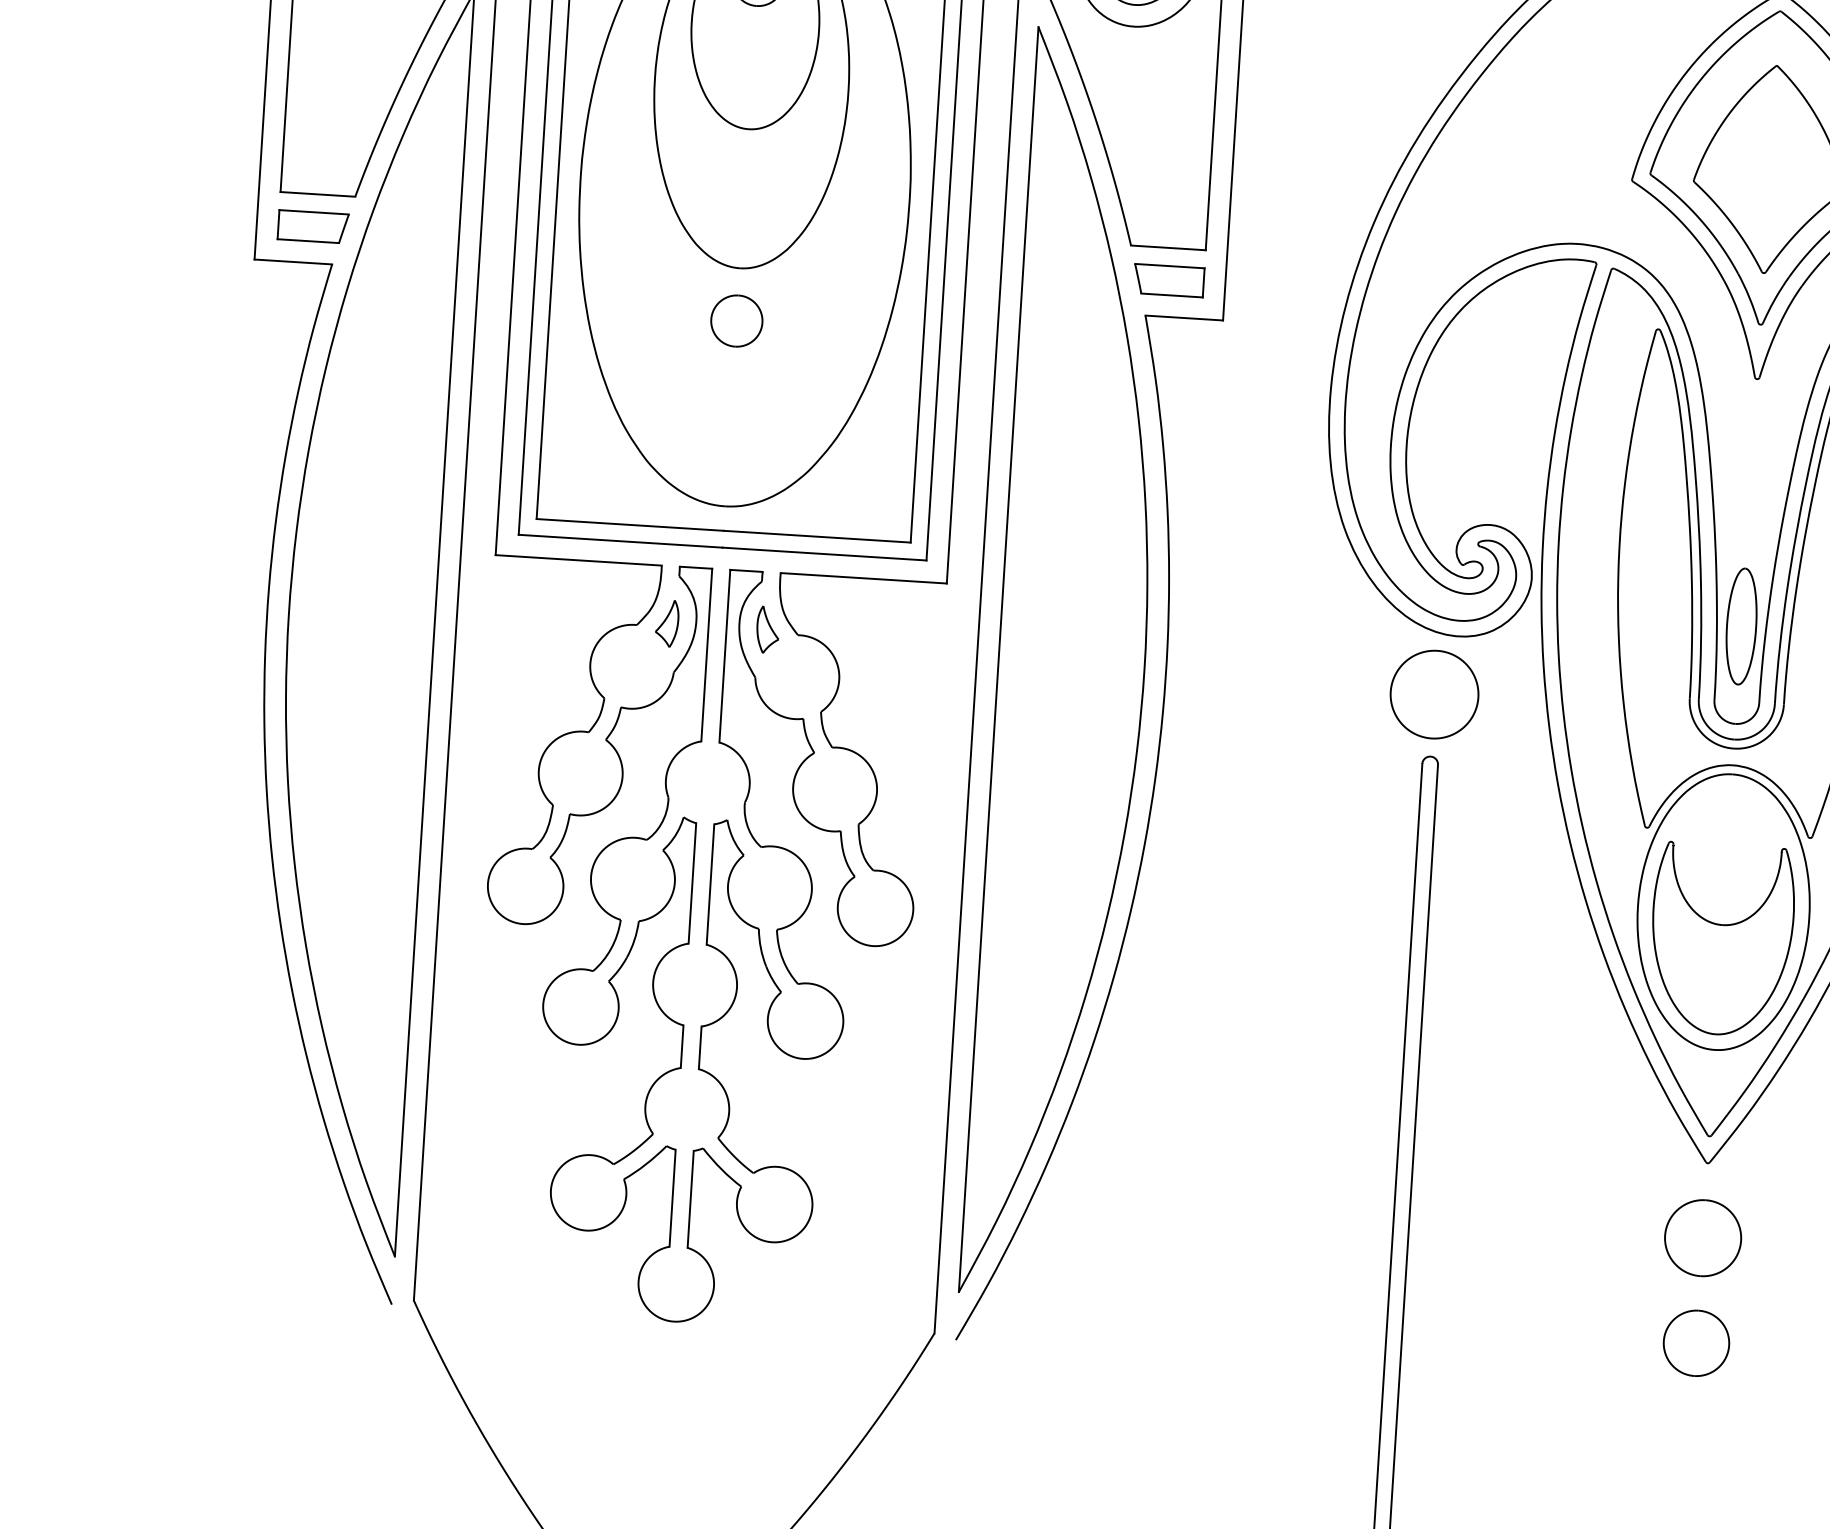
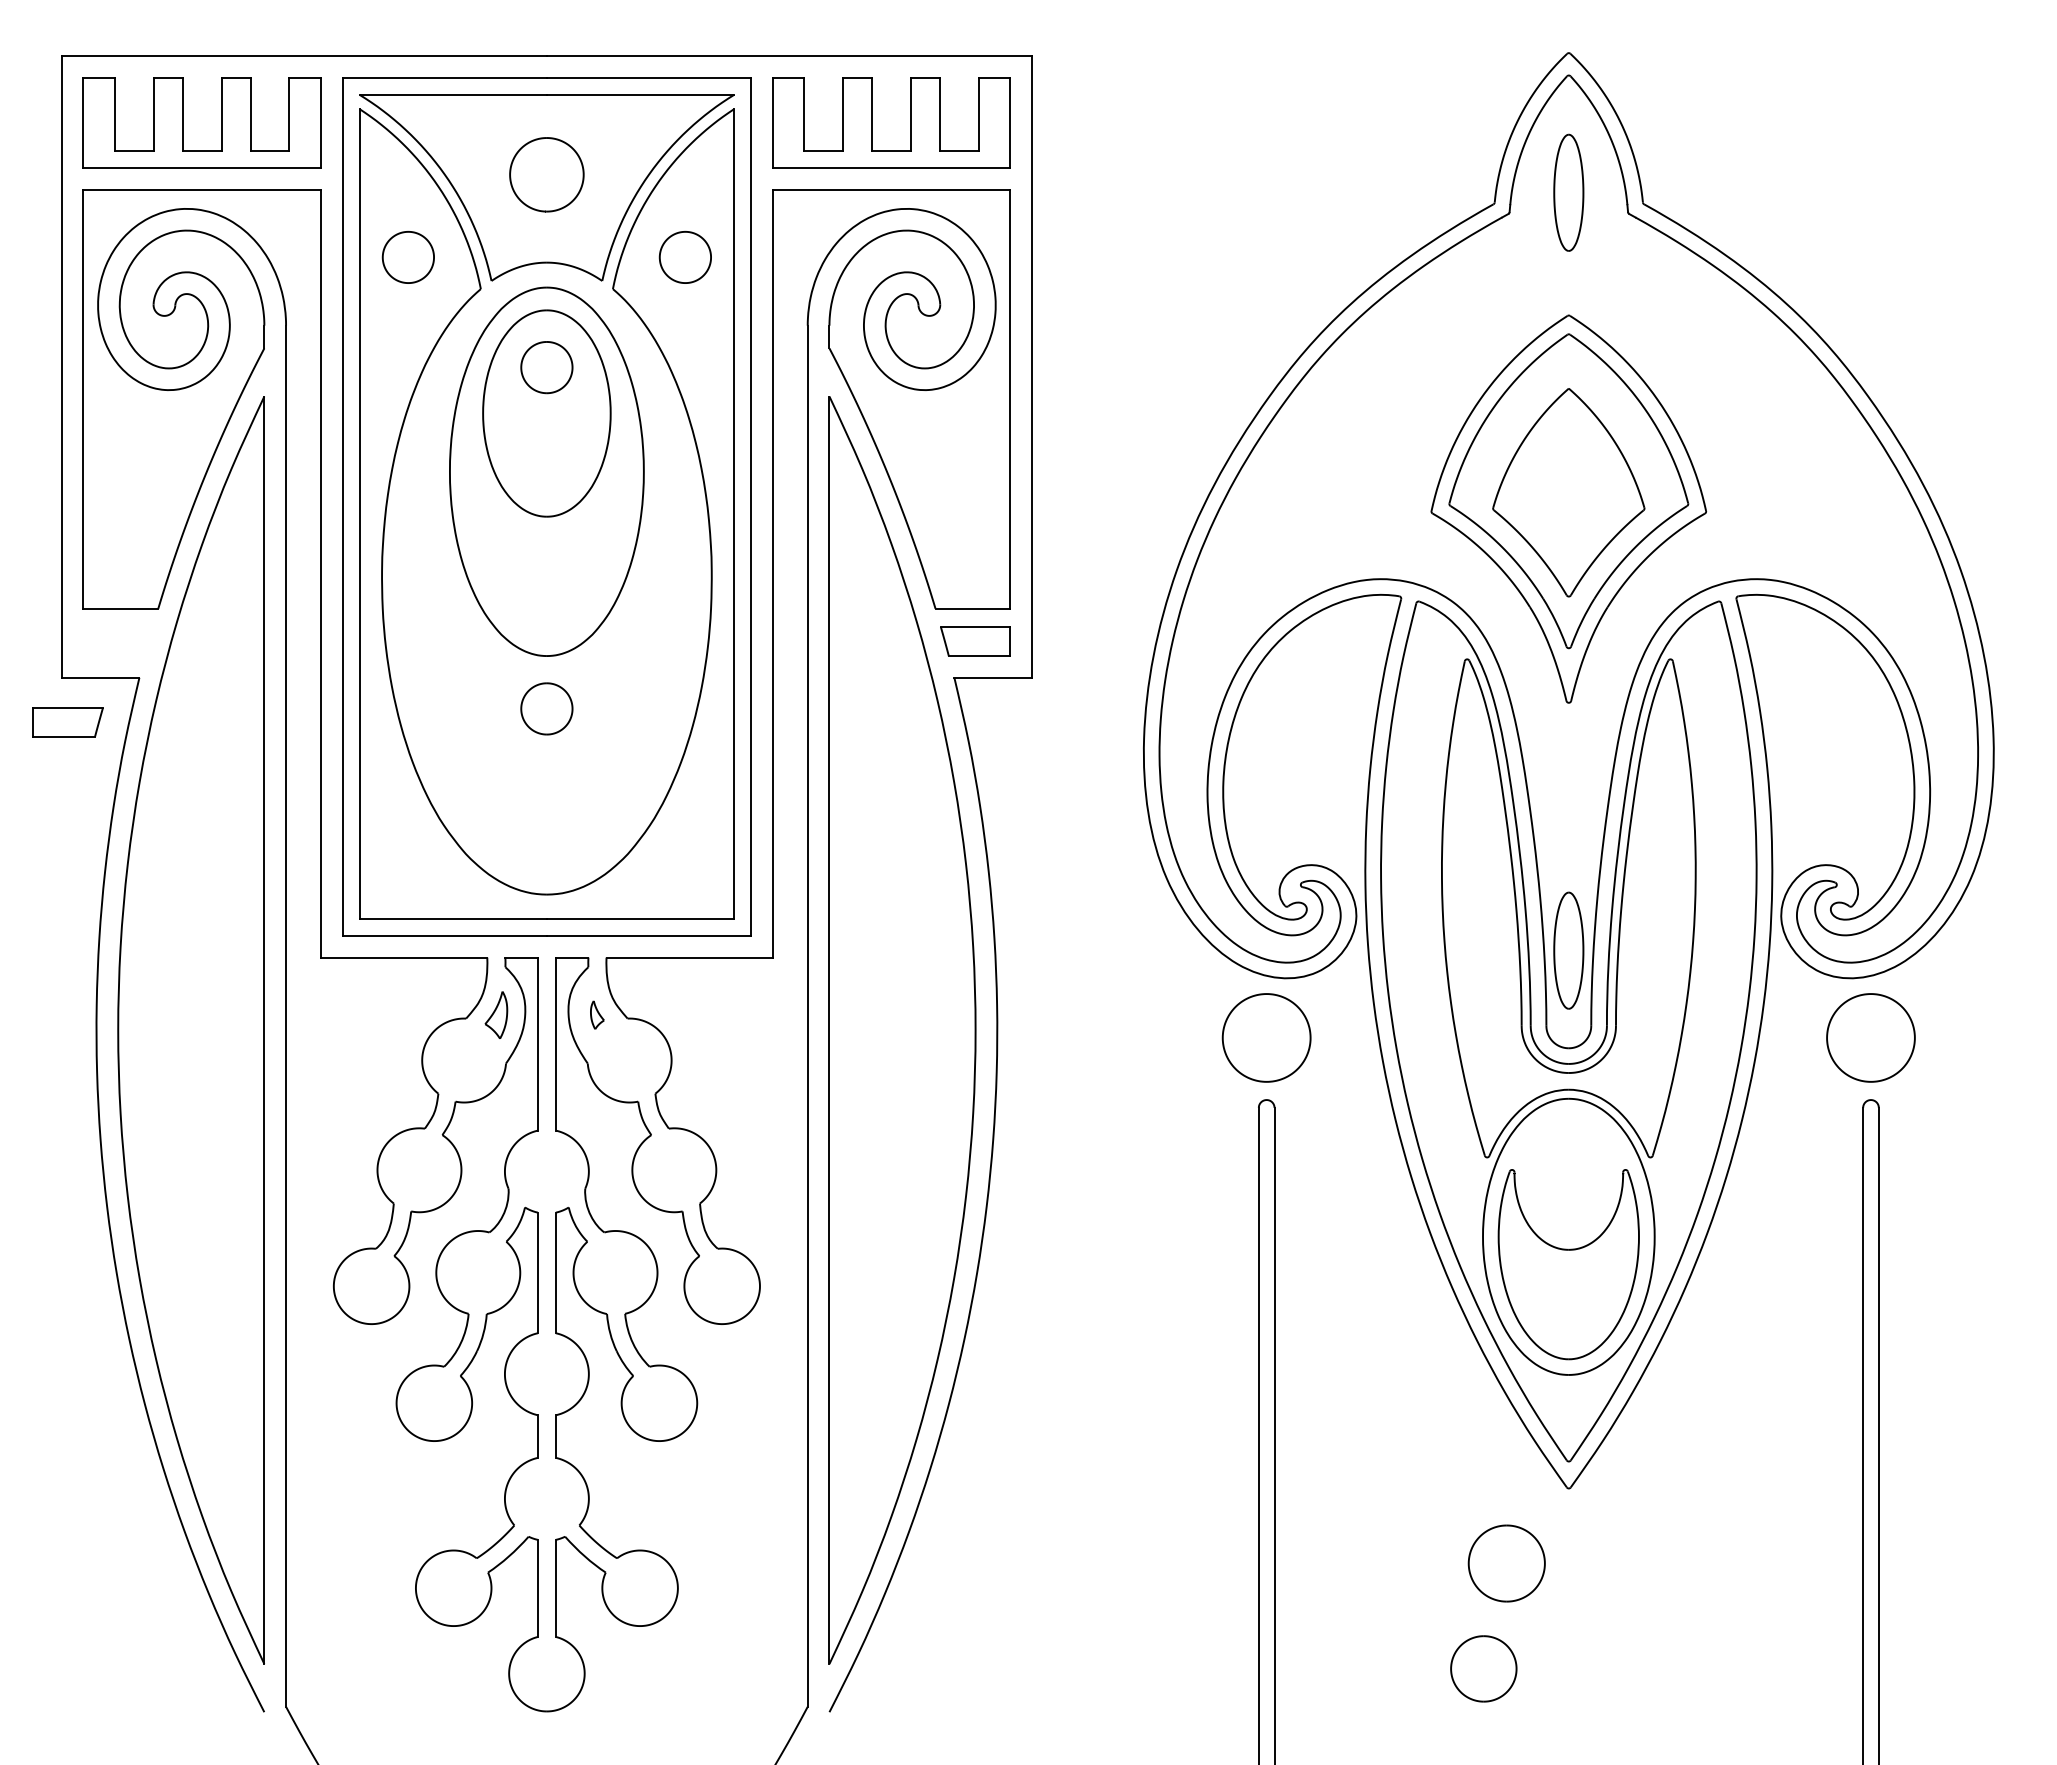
part: (312, 226) -> (67, 722), moved
part: (768, 629) -> (597, 1014), size x0.6
part: (1702, 1238) -> (1506, 1563), moved
part: (1696, 1342) -> (1483, 1668), moved

